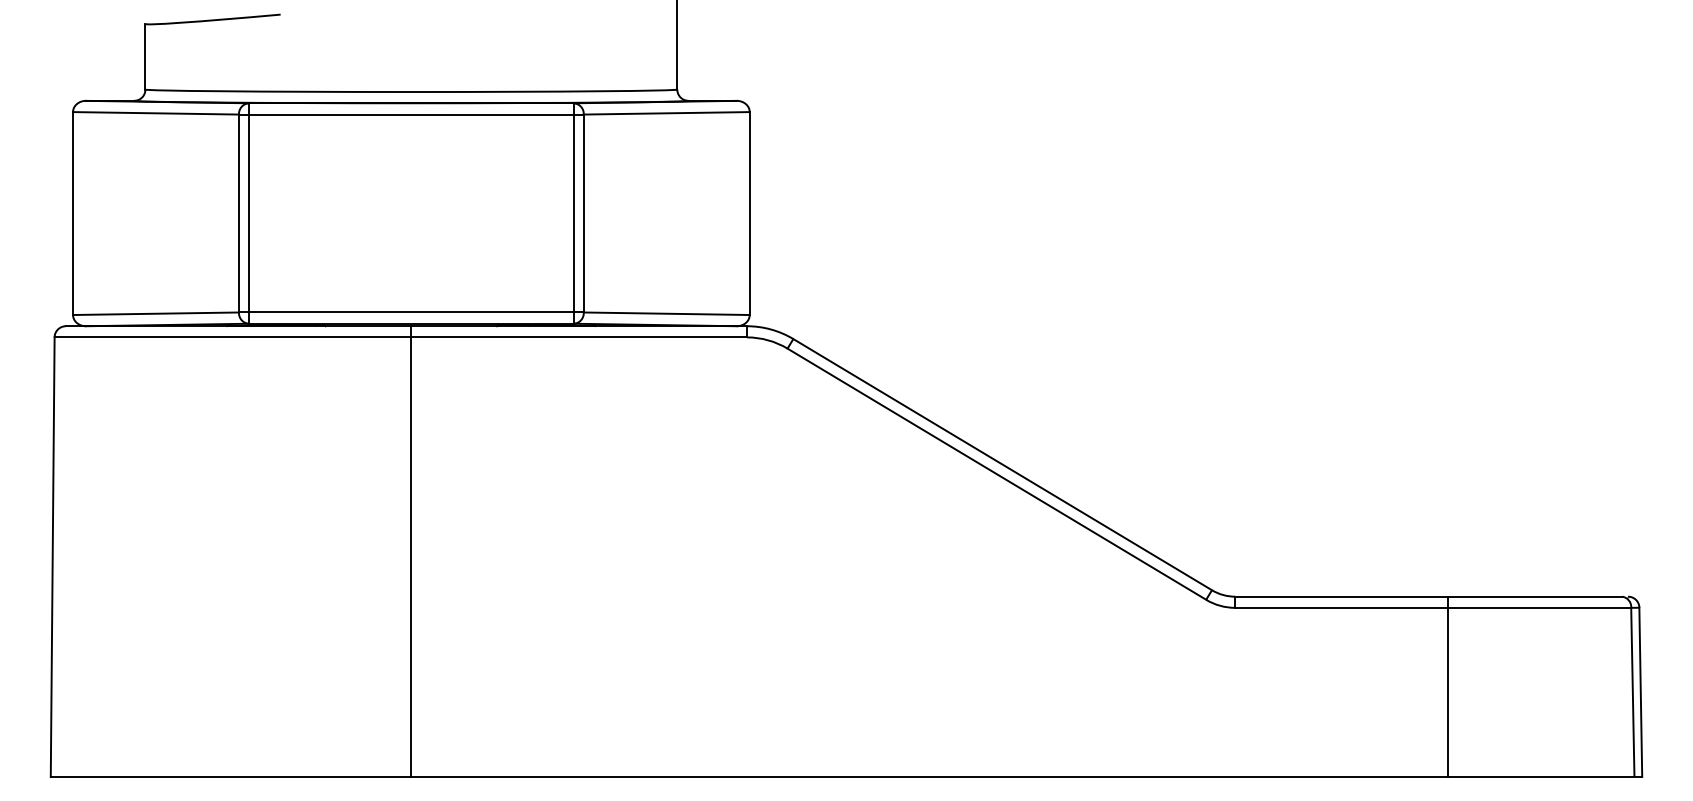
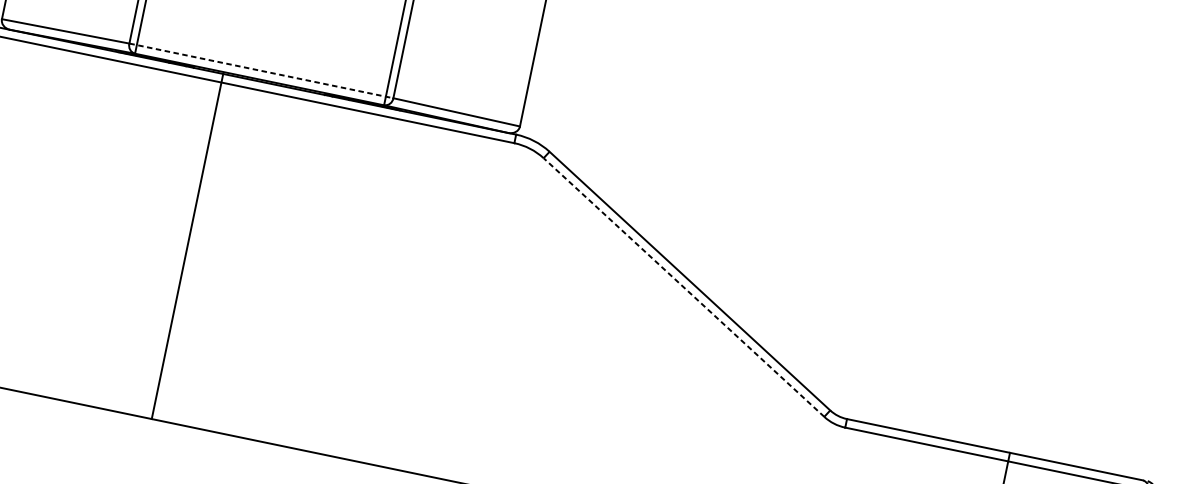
line: (411, 312) -> (261, 70), solid -> dashed
line: (996, 473) -> (683, 286), solid -> dashed
line: (411, 551) -> (187, 246), moved

